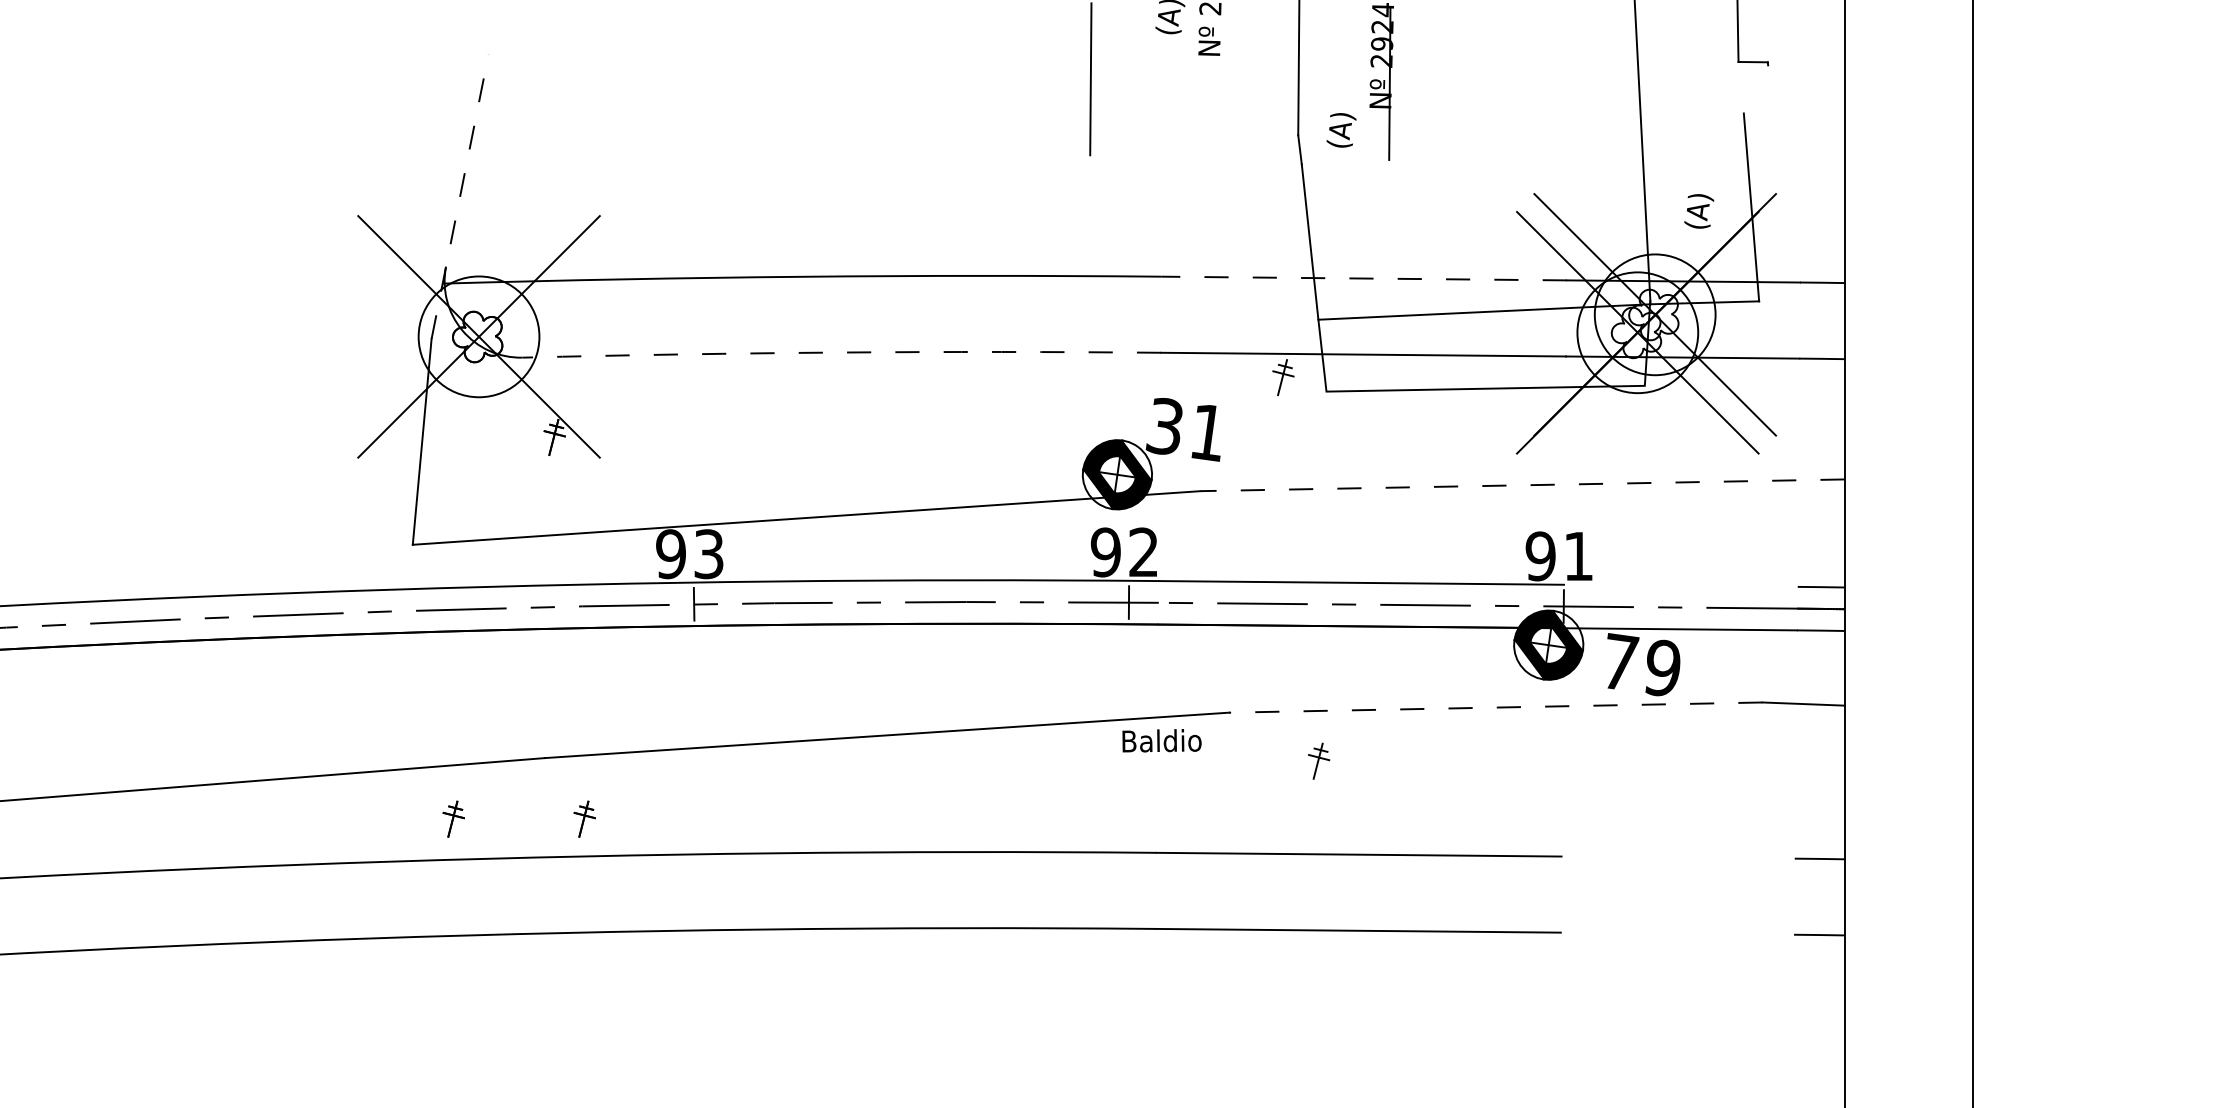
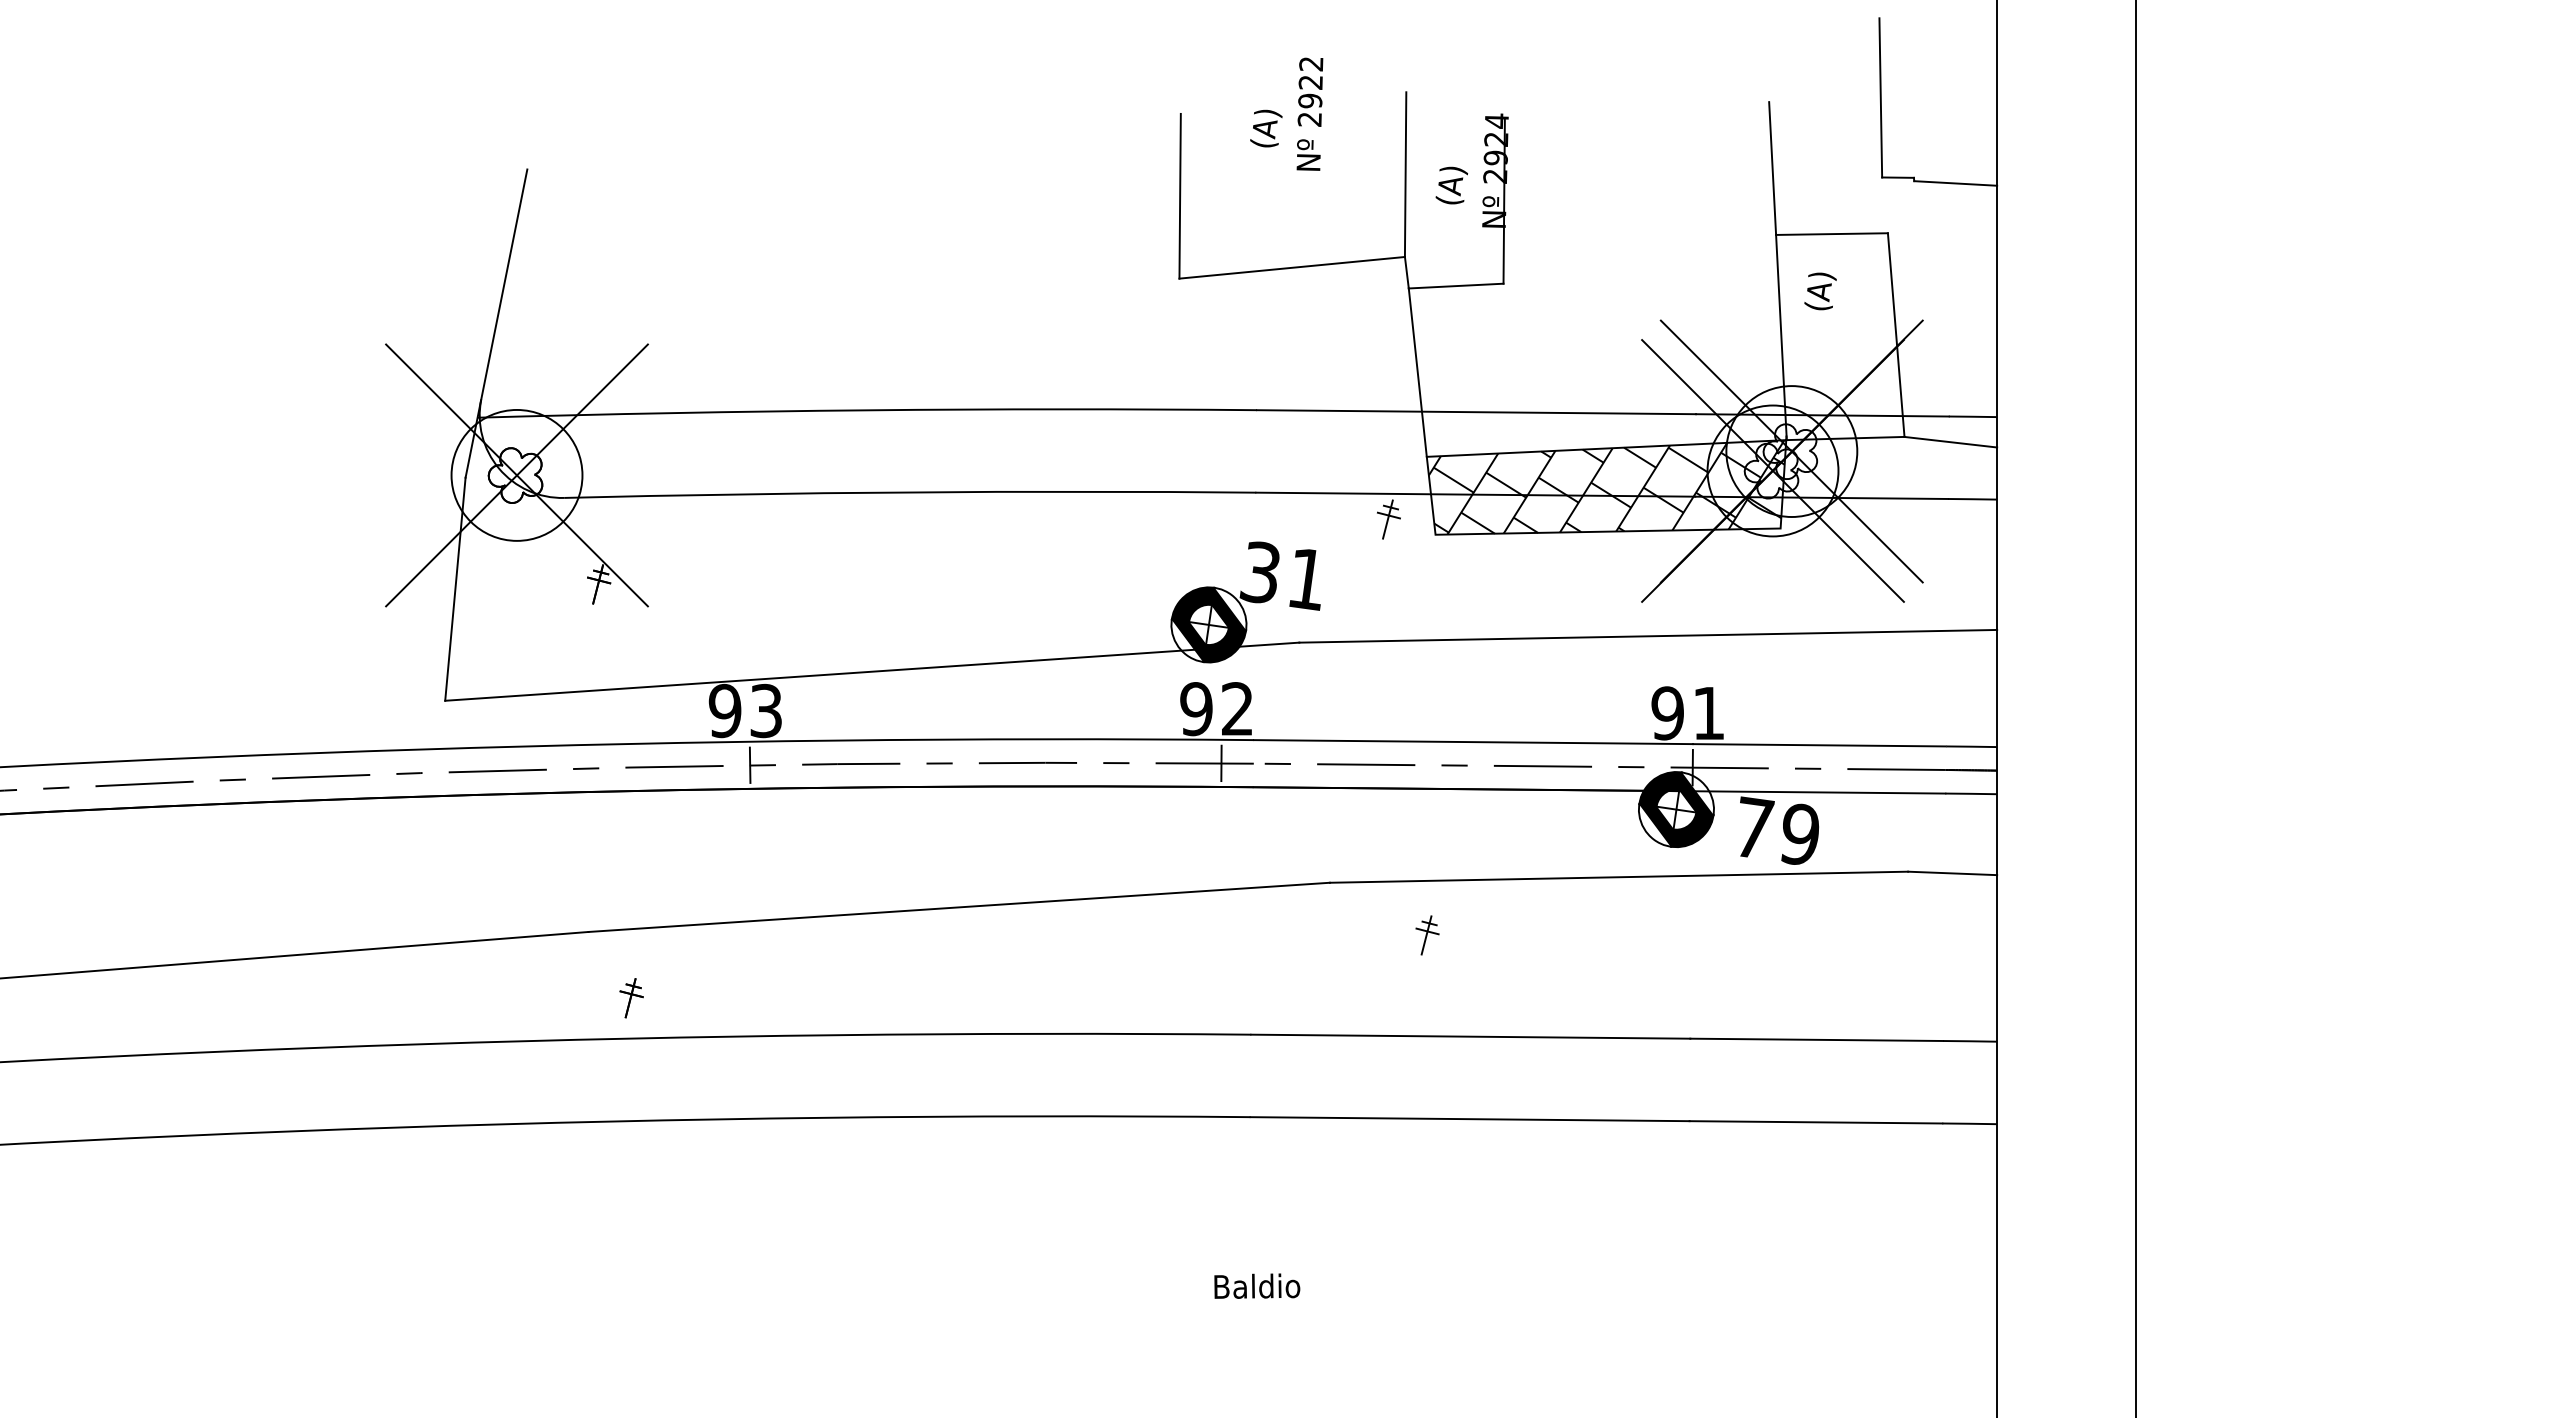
line: (1806, 67) -> (1955, 183), added
line: (1691, 113) -> (1831, 233), added
text: (1341, 130) -> (1451, 185), moved
line: (1193, 145) -> (1291, 267), added
line: (1344, 161) -> (1455, 285), added
line: (460, 196) -> (496, 323), dashed -> solid
text: (1699, 211) -> (1820, 291), moved
line: (1364, 278) -> (1476, 412), dashed -> solid
line: (1801, 305) -> (1950, 441), added
hatch: (1485, 346) -> (1607, 485), added
arc: (842, 352) -> (910, 492), dashed -> solid
line: (1522, 485) -> (1648, 636), dashed -> solid
line: (1680, 586) -> (1819, 745), added
line: (1495, 707) -> (1618, 877), dashed -> solid
text: (1162, 740) -> (1257, 1285), moved
part: (453, 819) -> (489, 998), removed
line: (1677, 857) -> (1816, 1039), added
line: (1677, 933) -> (1815, 1122), added

